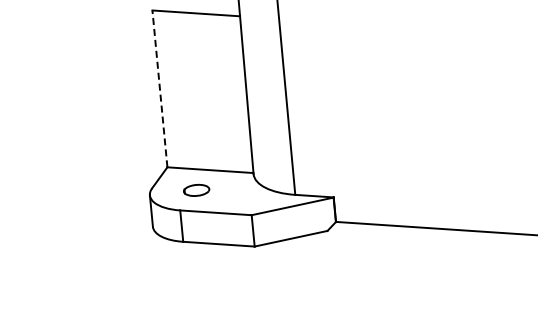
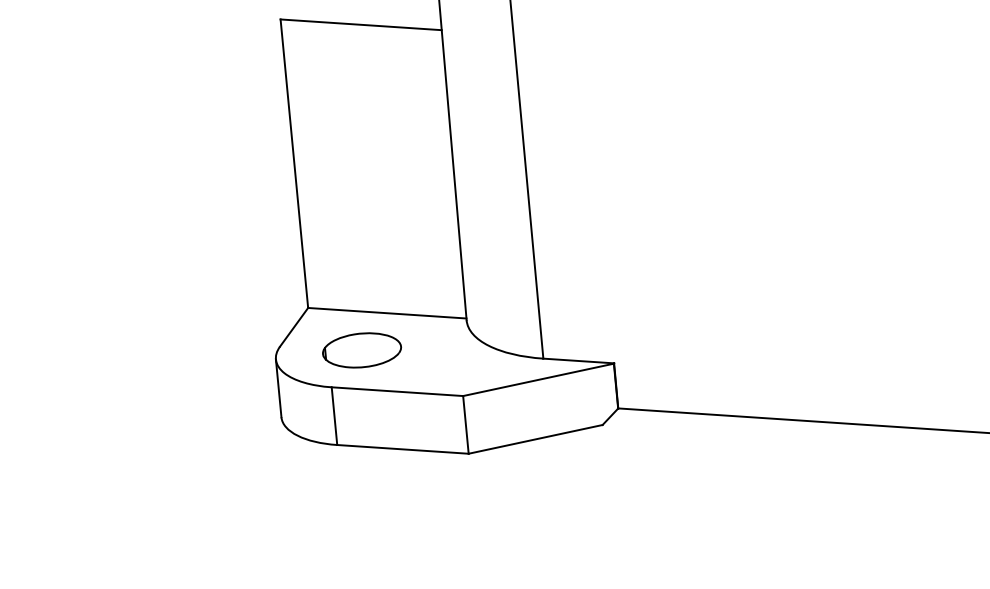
line: (159, 88) -> (293, 162), dashed -> solid
part: (196, 190) -> (361, 350), size x1.67

